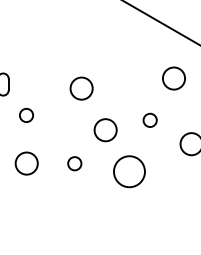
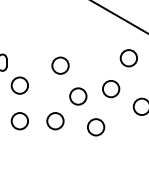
circle: (26, 115) -> (19, 85), size x1.67
circle: (150, 120) -> (111, 89), size x1.67
circle: (74, 163) -> (55, 121), size x1.67
circle: (130, 172) -> (96, 127), size x0.71

